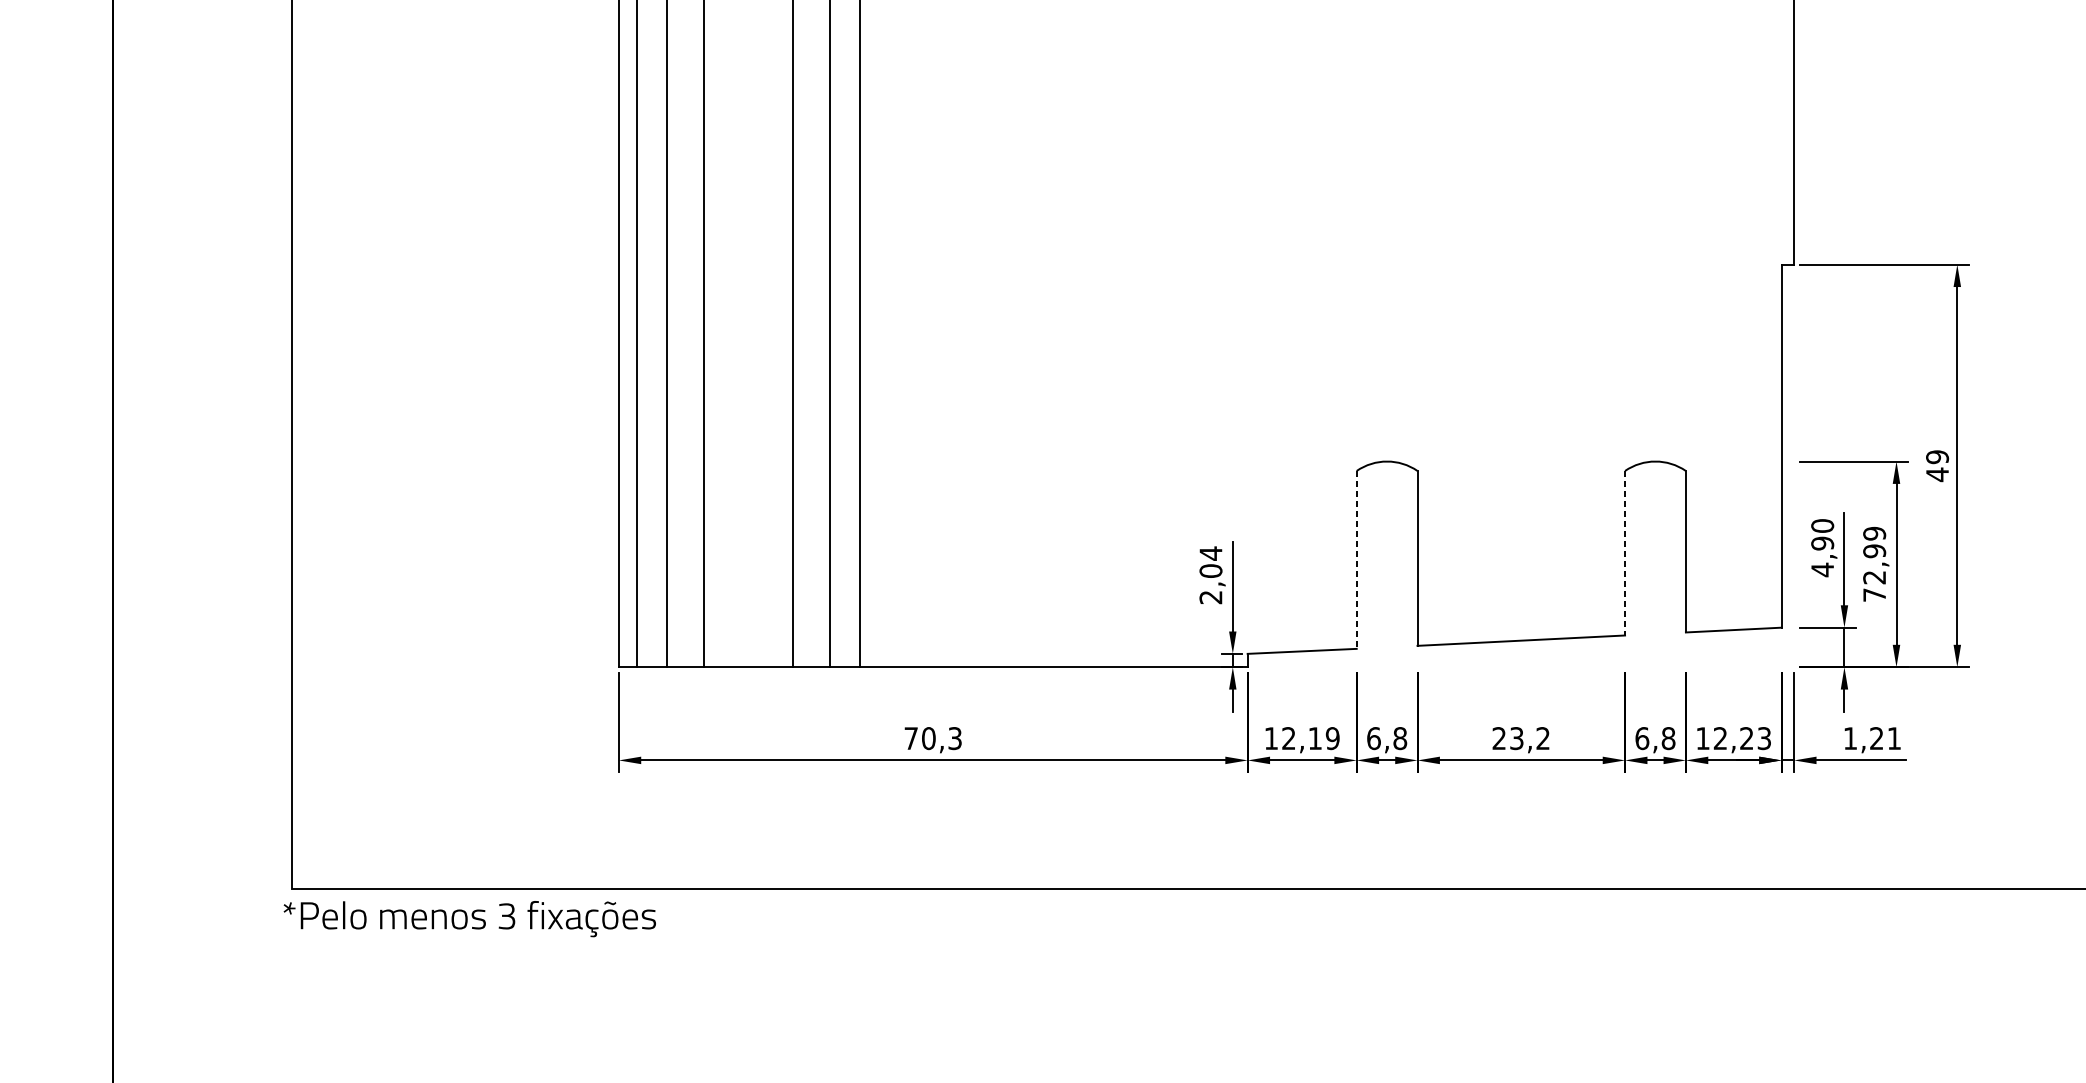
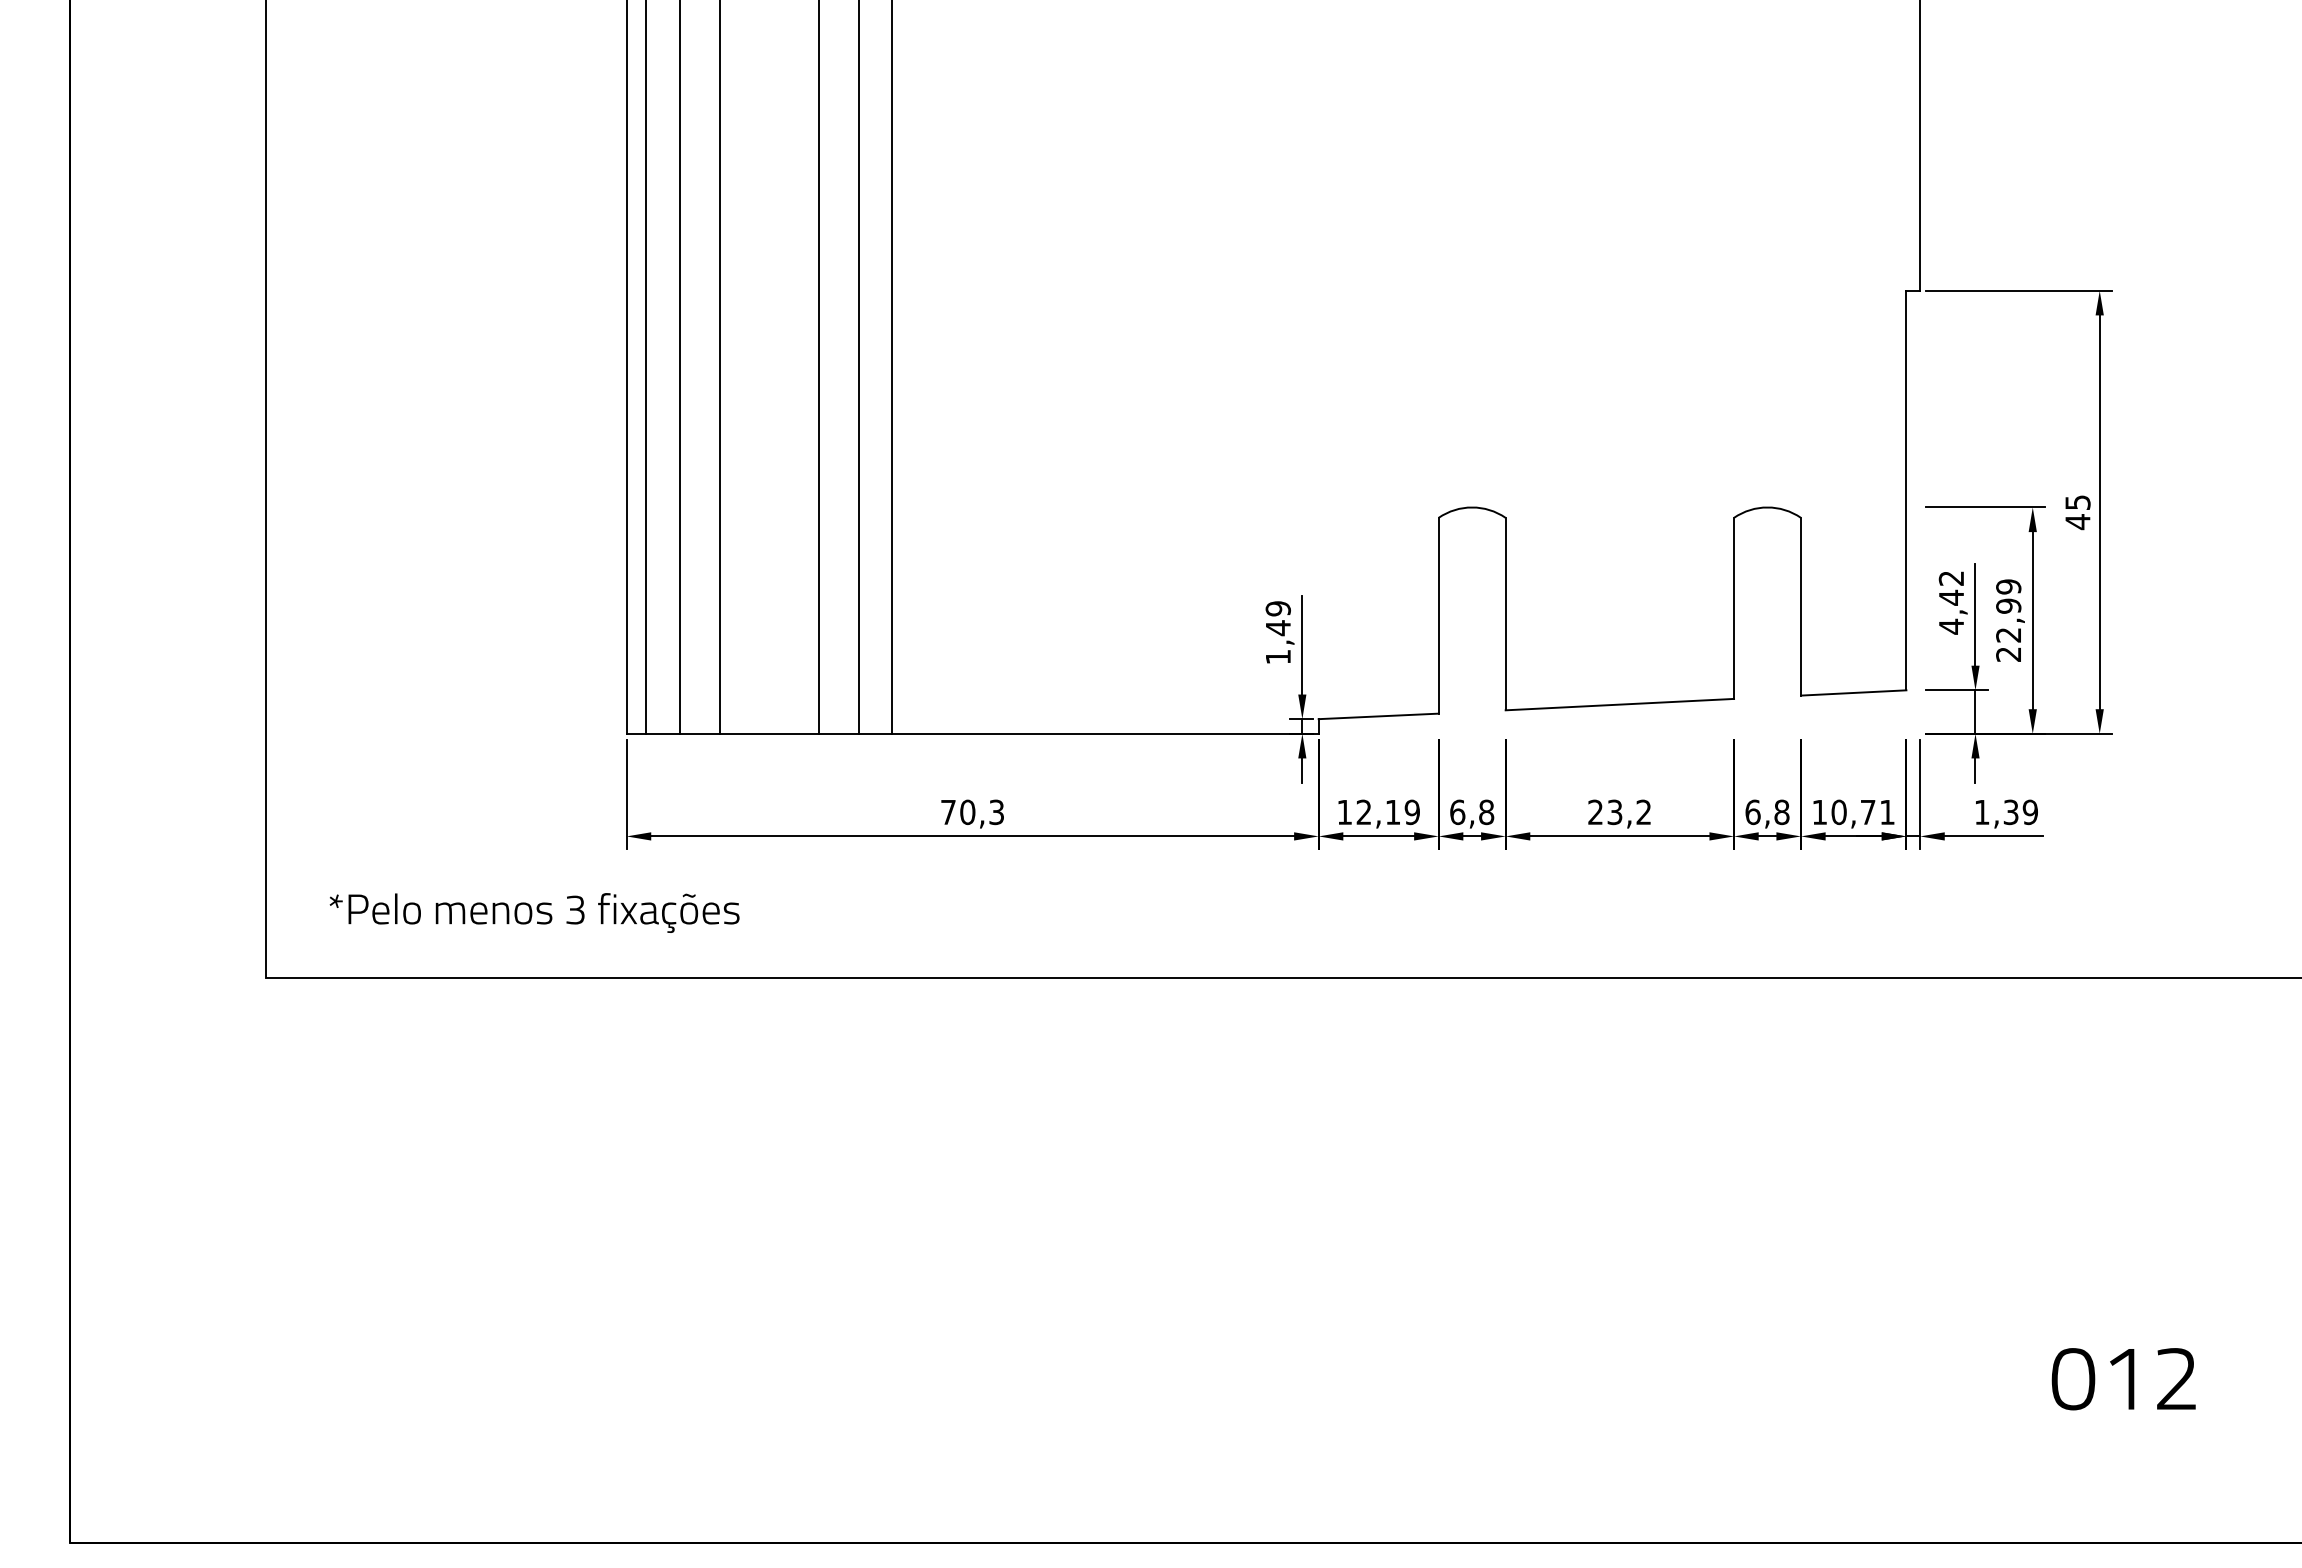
text: (1937, 457) -> (2077, 502), 49 -> 45
text: (1822, 534) -> (1951, 587), 4,90 -> 4,42
line: (1625, 553) -> (1734, 608), dashed -> solid
line: (1356, 559) -> (1438, 615), dashed -> solid
text: (1211, 575) -> (1278, 632), 2,04 -> 1,49
text: (1874, 595) -> (2008, 654), 72,99 -> 22,99
text: (1741, 738) -> (1862, 812), 12,23 -> 10,71
text: (1885, 738) -> (2020, 812), 1,21 -> 1,39
text: (469, 918) -> (534, 912), moved

